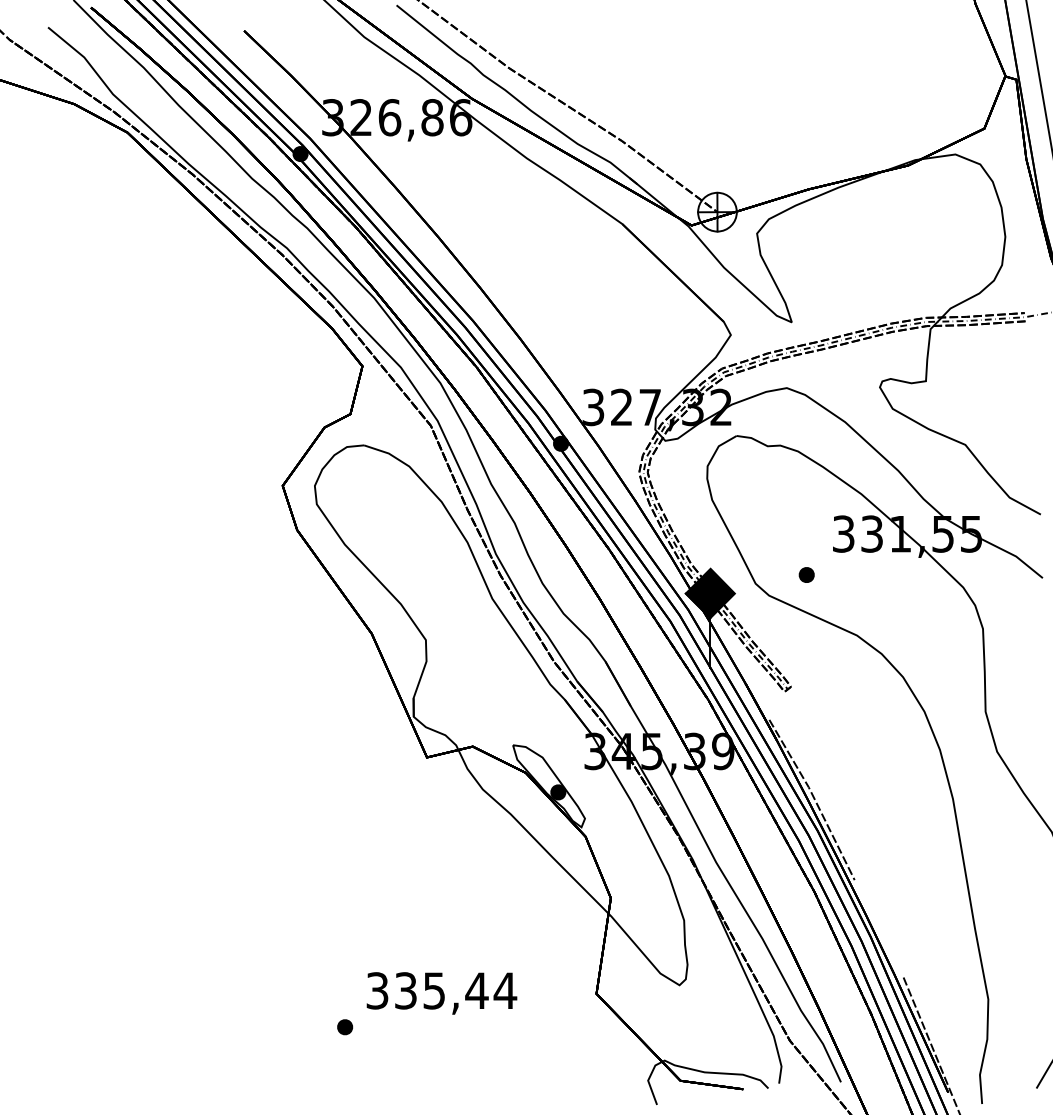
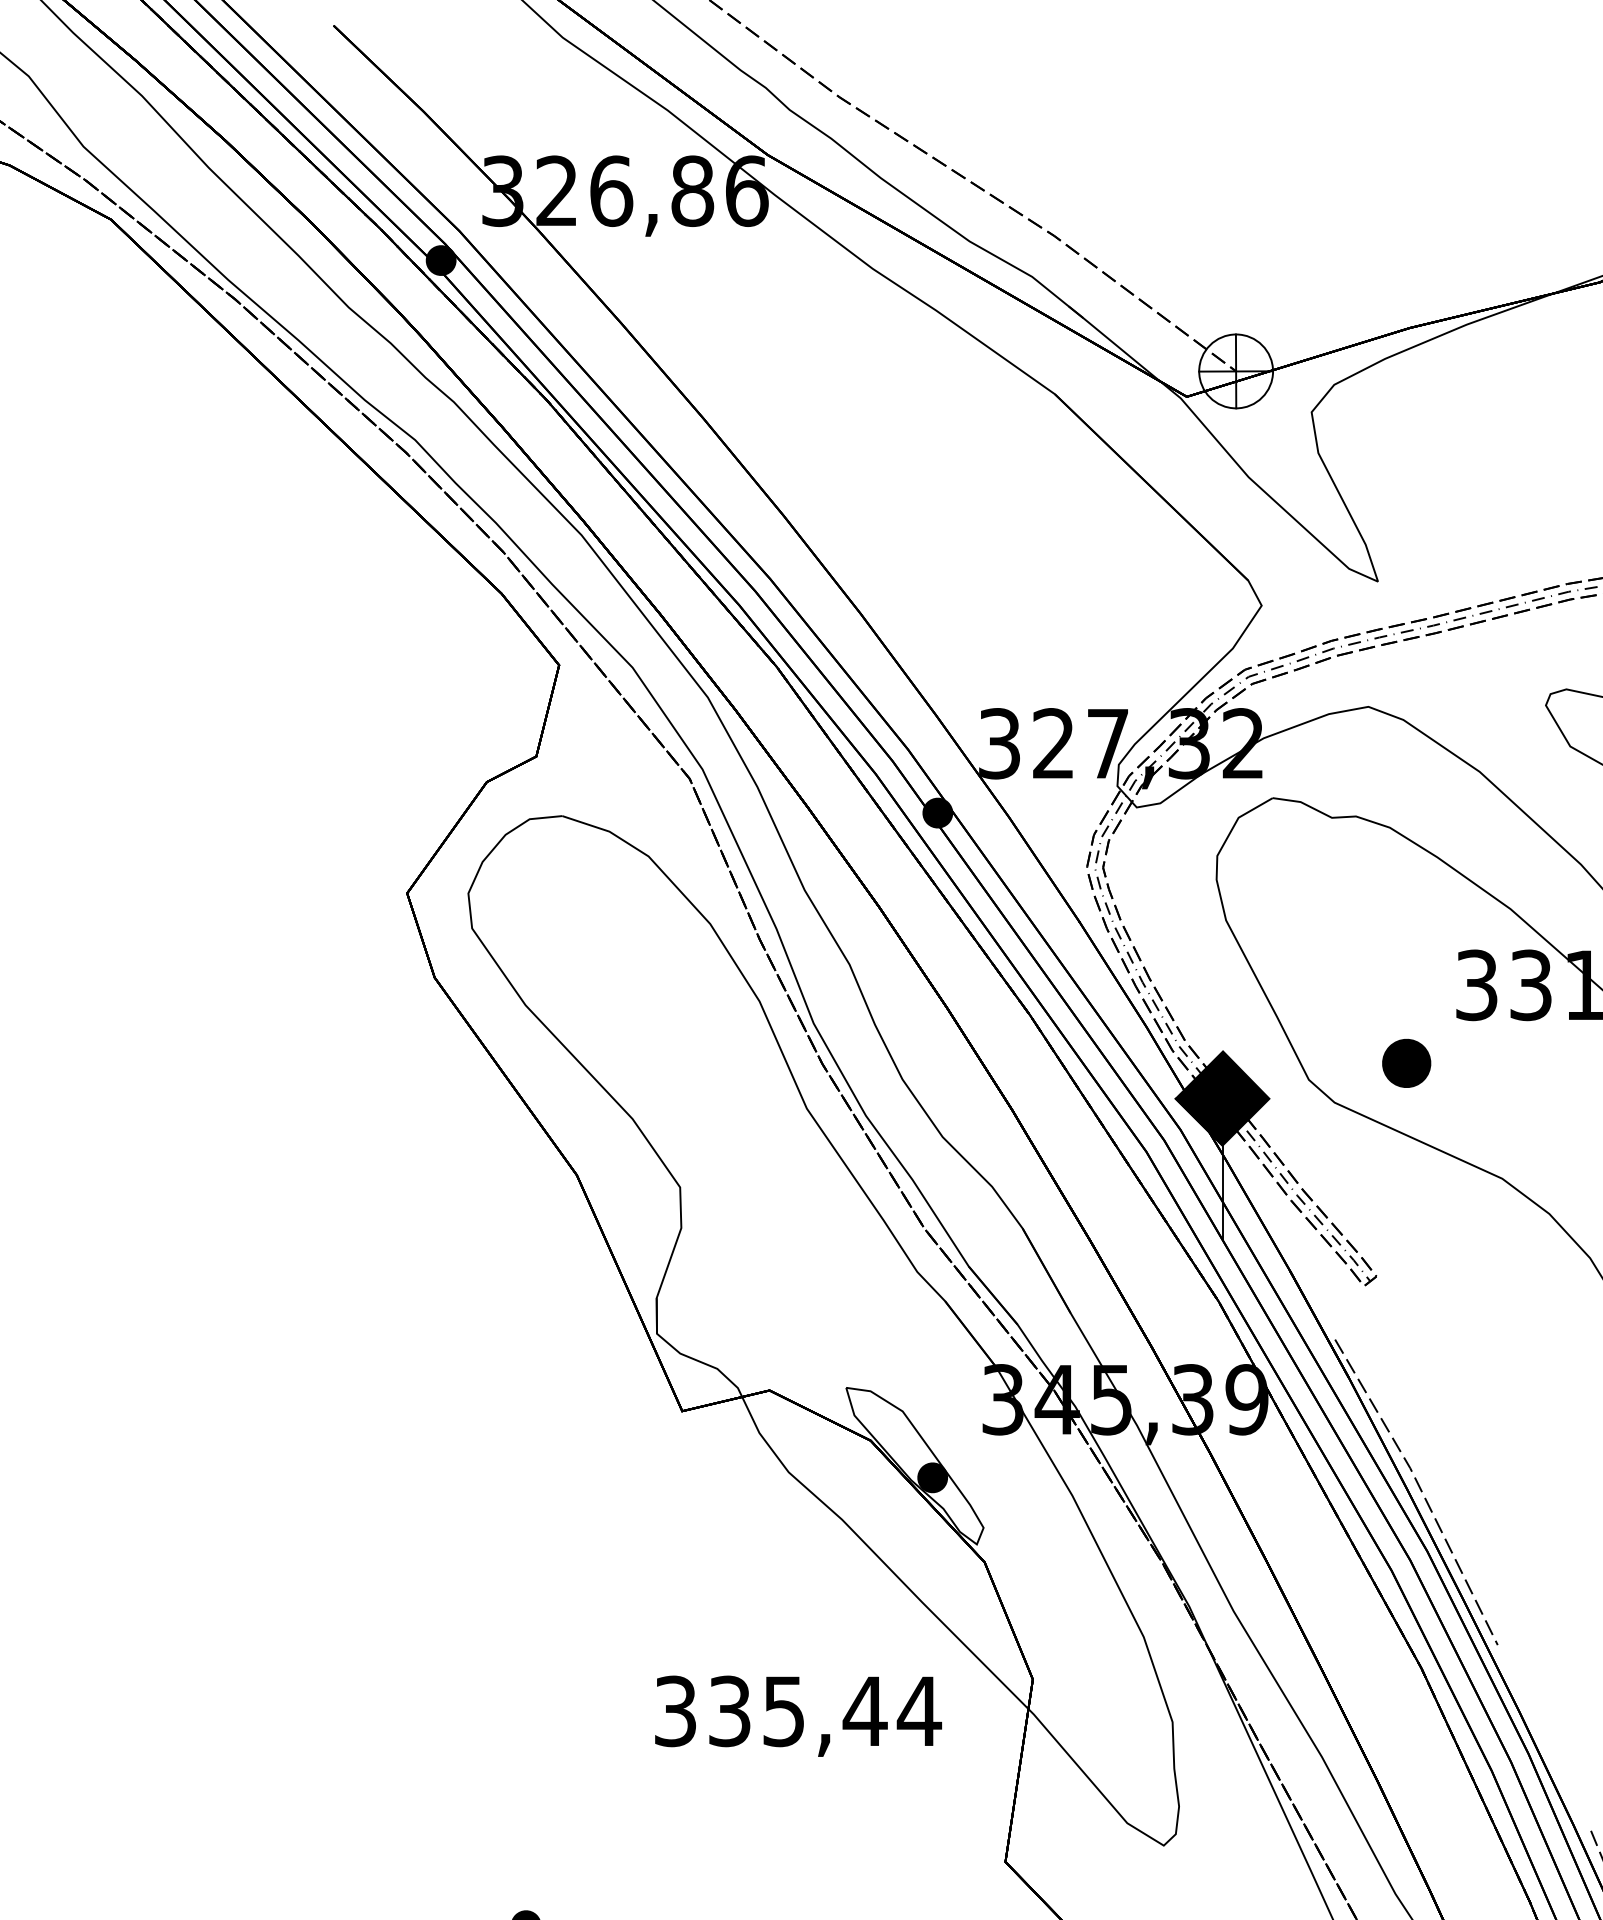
part: (806, 574) -> (1405, 1062), size x1.6
text: (441, 993) -> (797, 1716), moved

